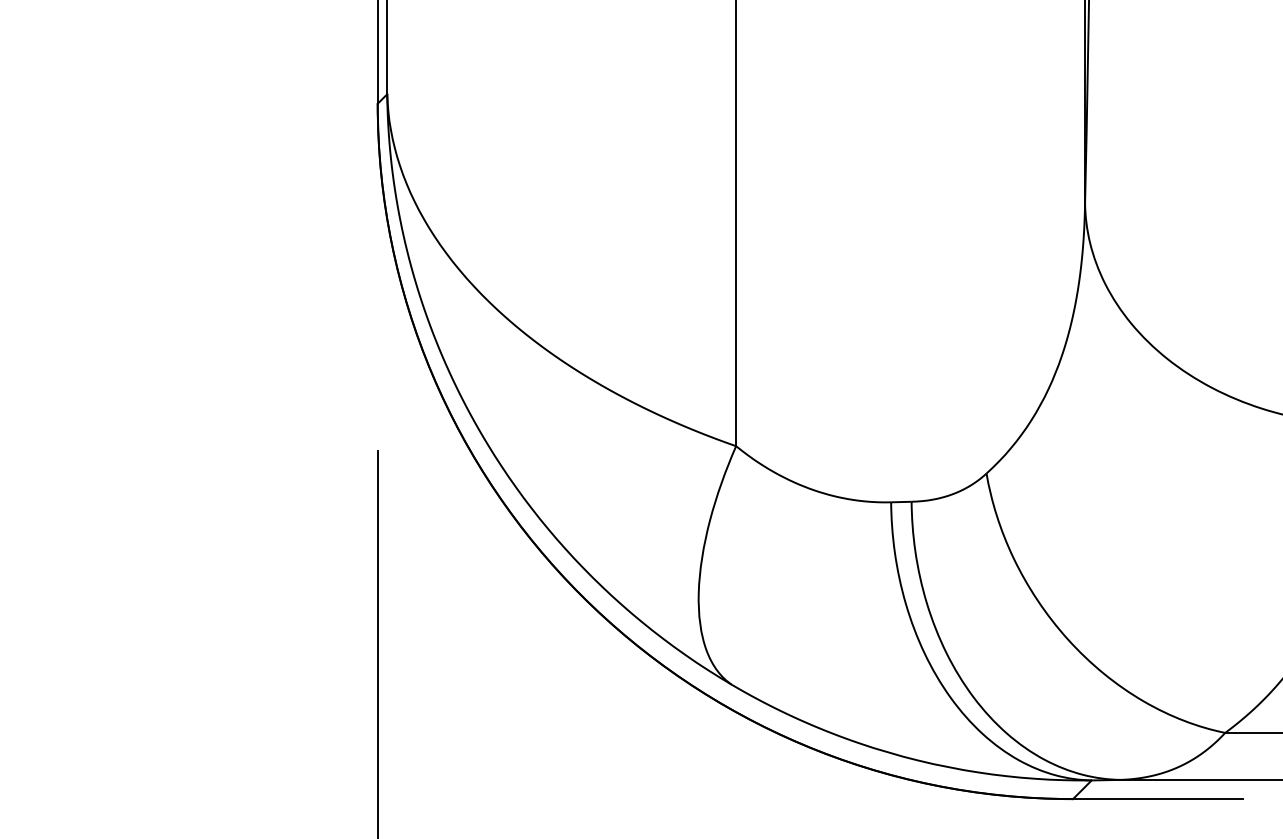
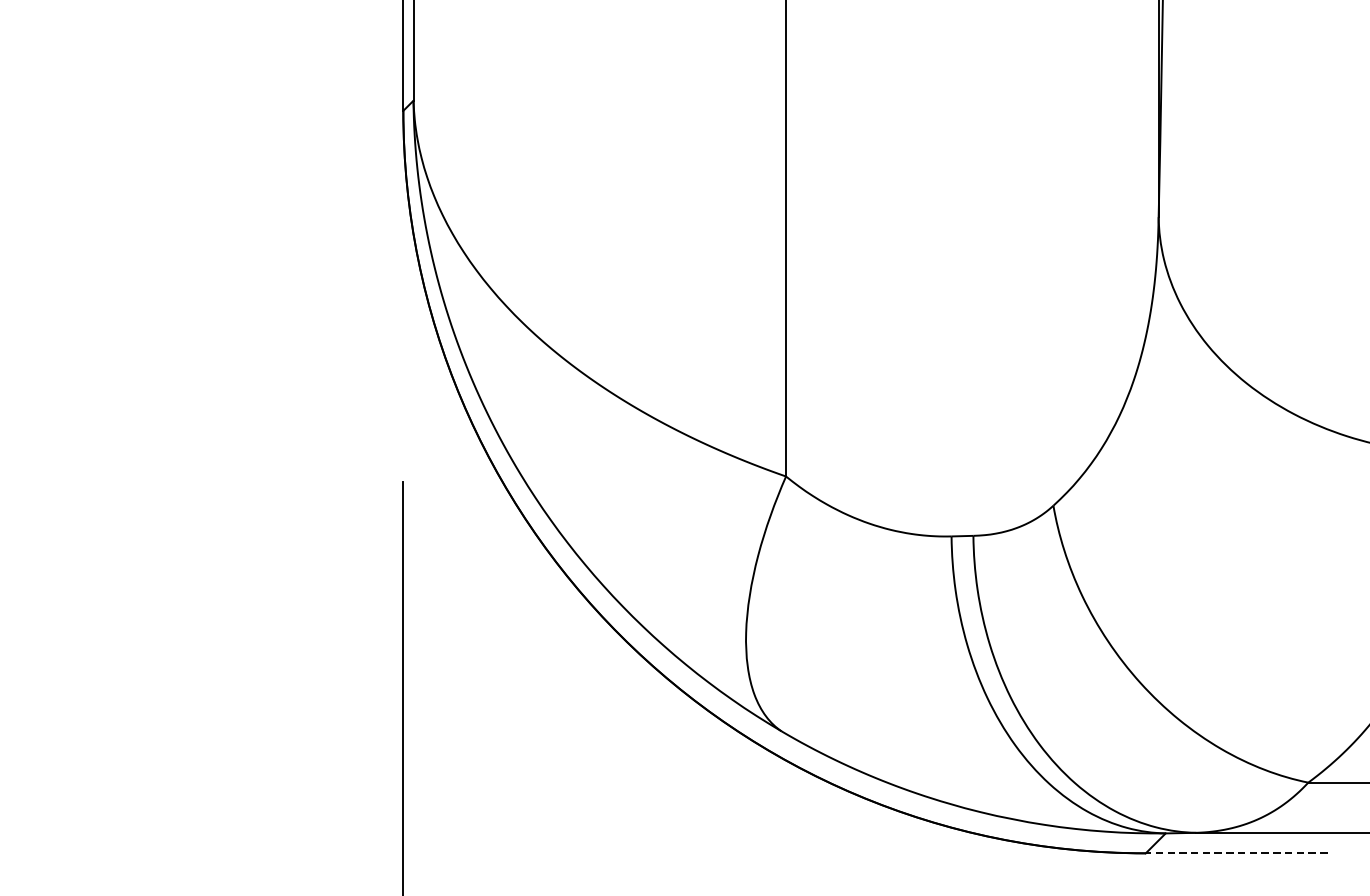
line: (1157, 799) -> (1235, 853), solid -> dashed

